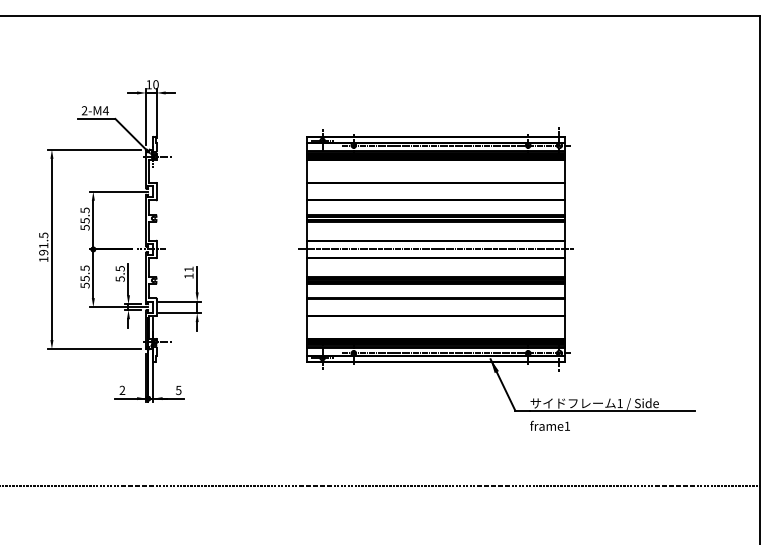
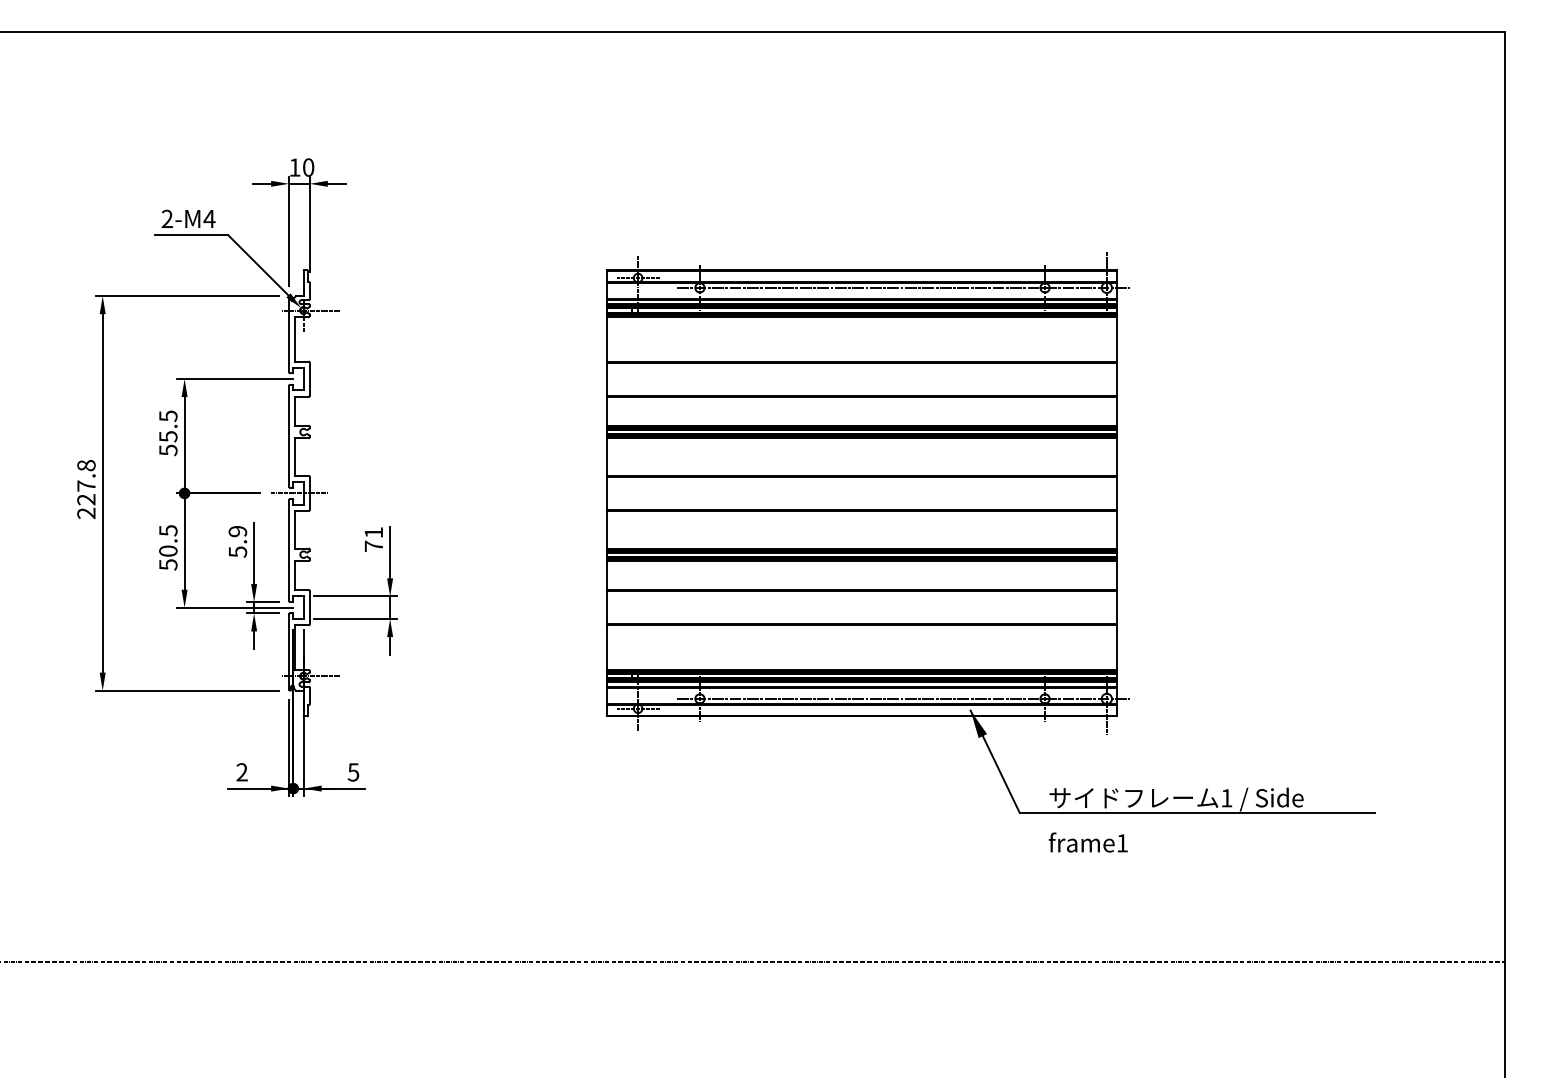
text: (43, 247) -> (85, 489), 191.5 -> 227.8
line: (435, 249) -> (861, 493), removed
text: (119, 268) -> (236, 531), 5.5 -> 5.9
text: (188, 275) -> (372, 544), 11 -> 71
text: (84, 278) -> (167, 550), 55.5 -> 50.5

